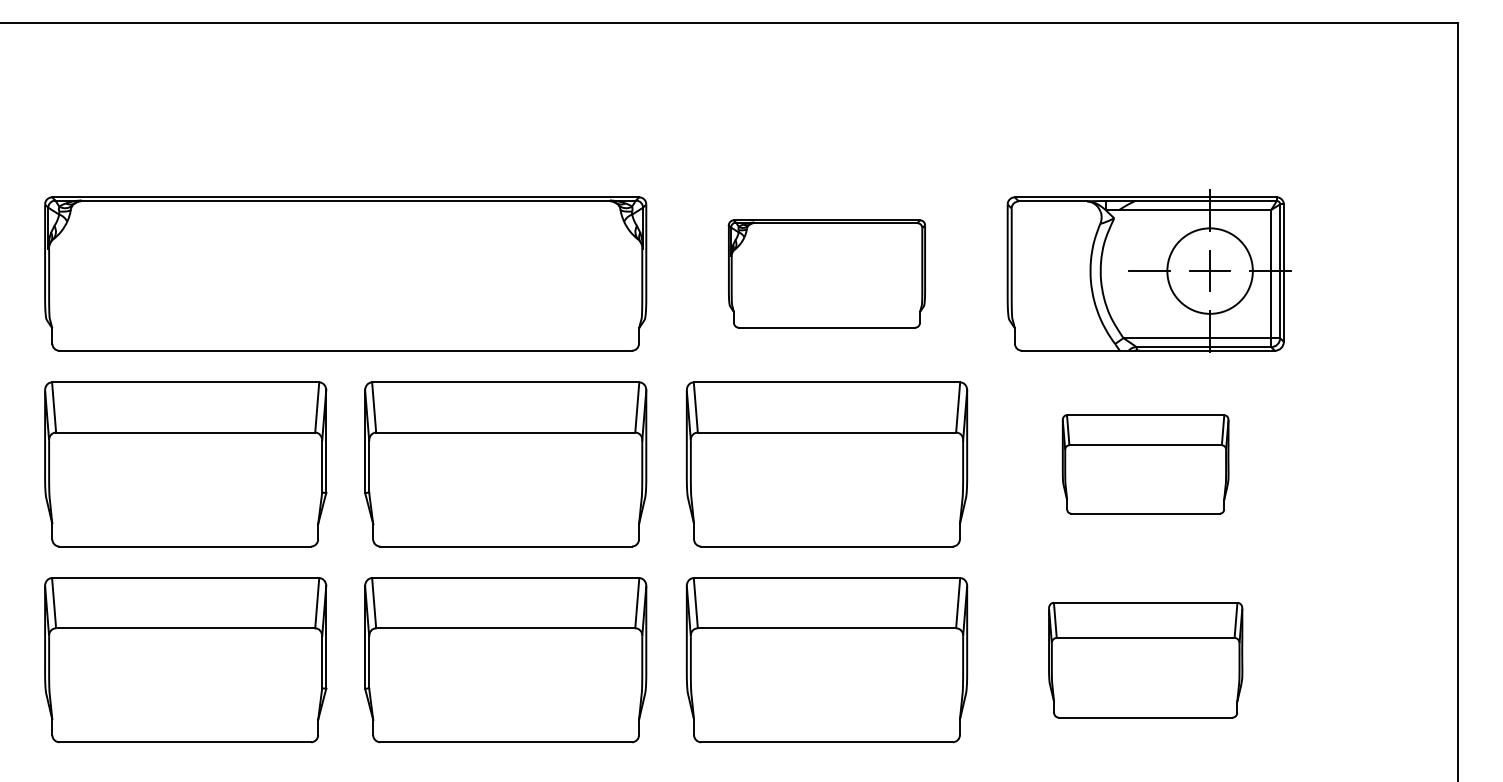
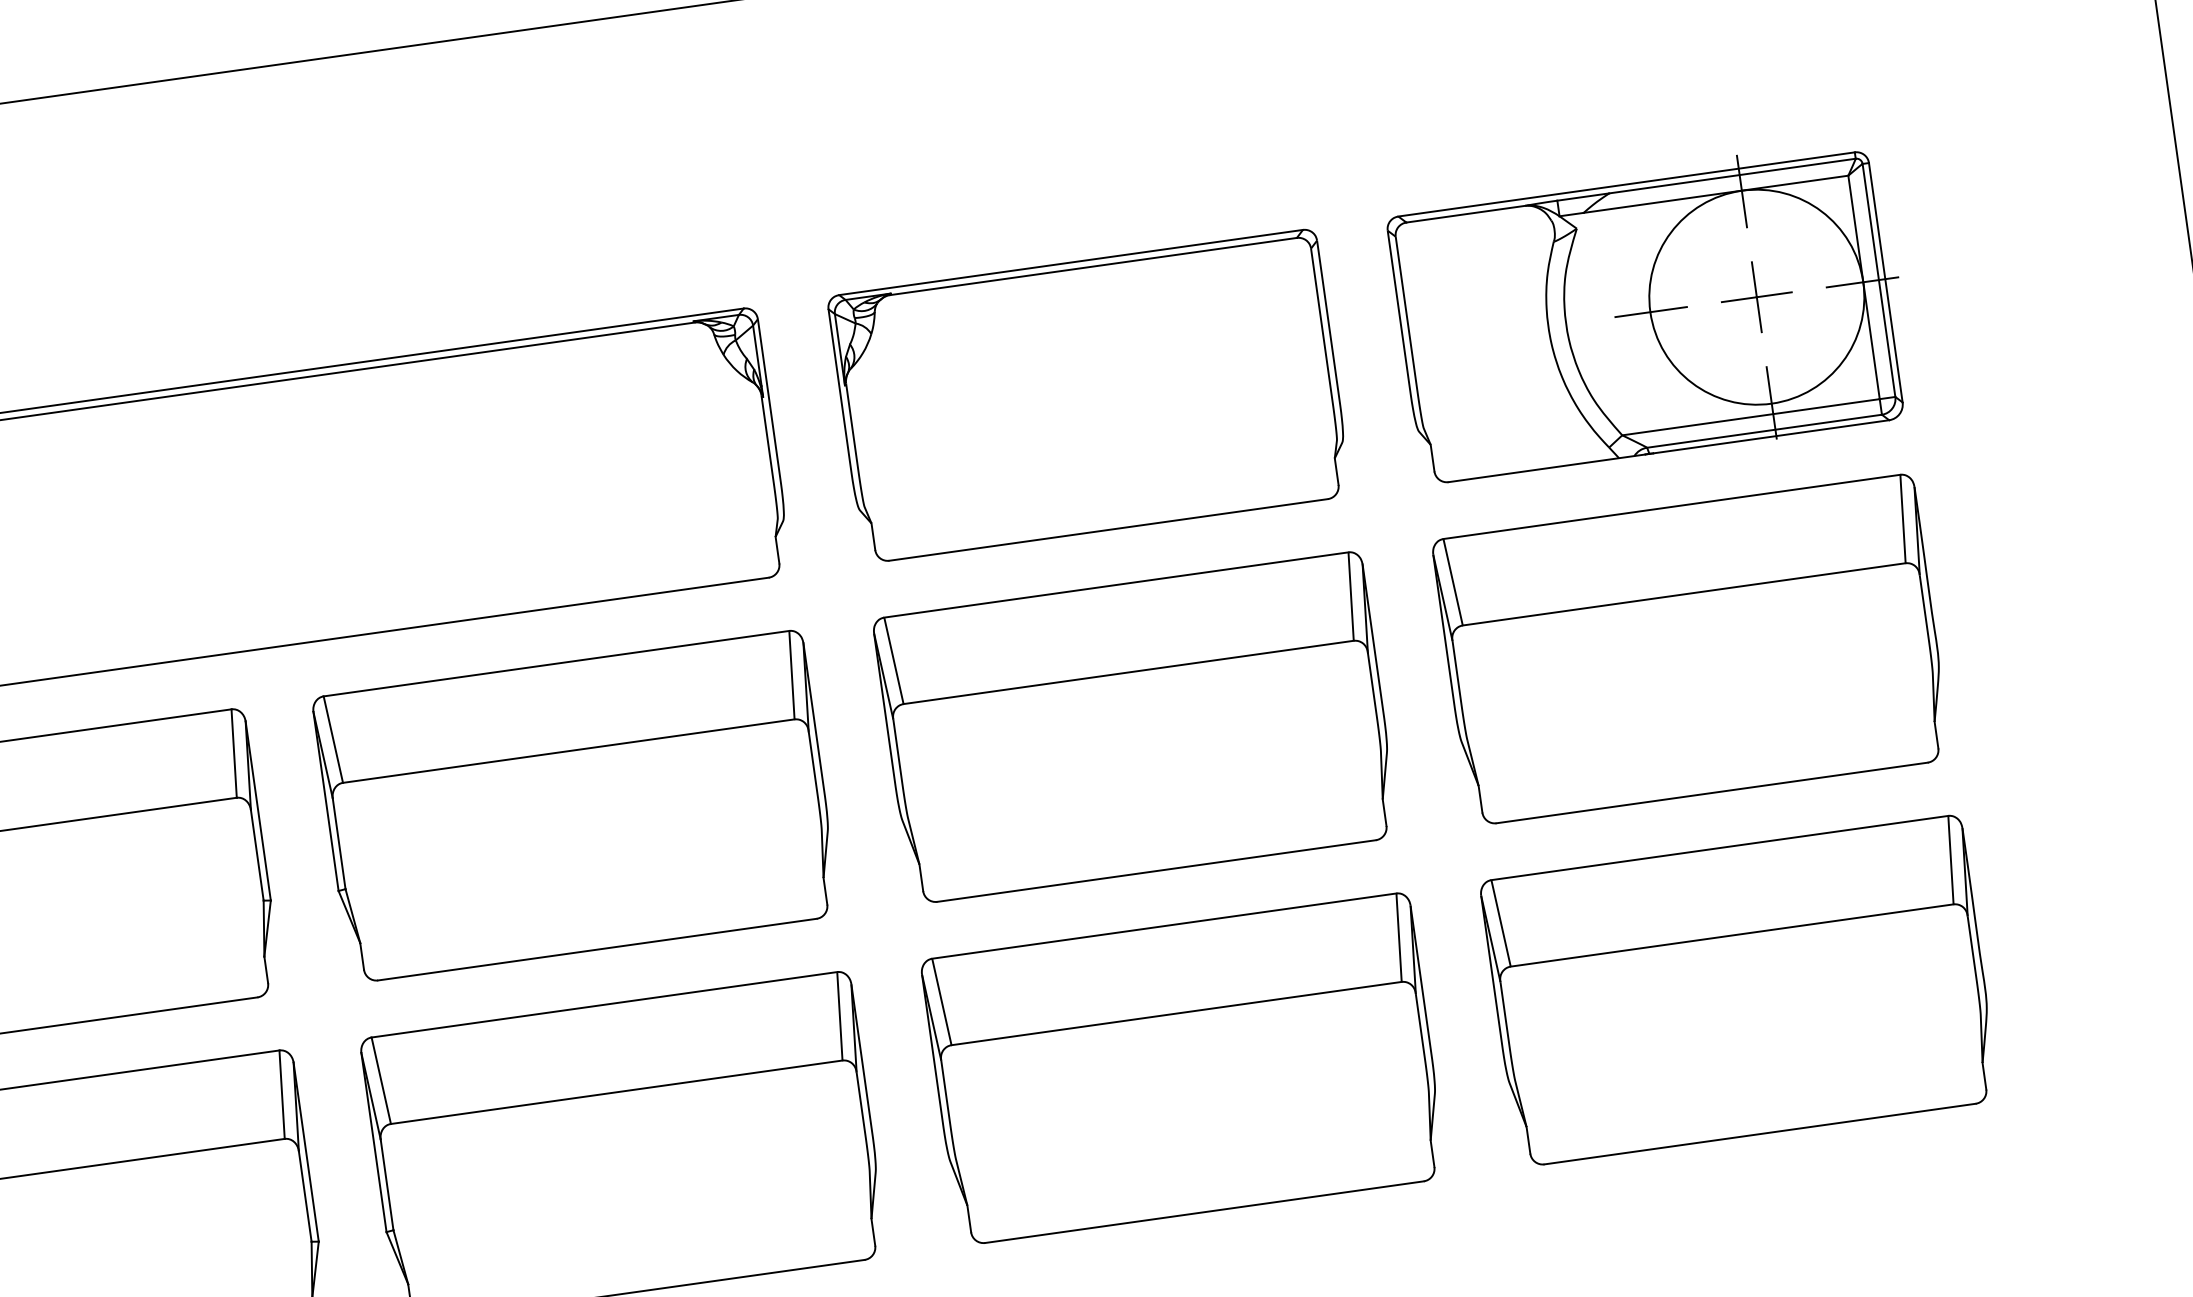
circle: (1210, 271) -> (1757, 297), size x1.43
part: (826, 273) -> (1088, 395), size x1.43
part: (1145, 464) -> (1691, 650), size x1.67
part: (1145, 660) -> (1739, 991), size x1.43

